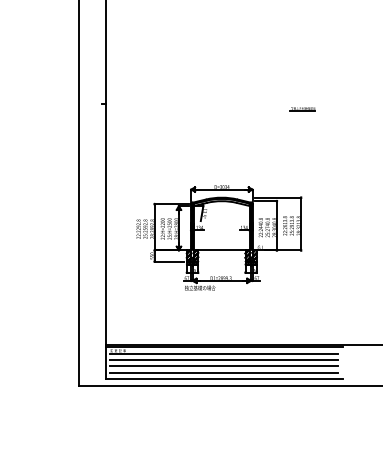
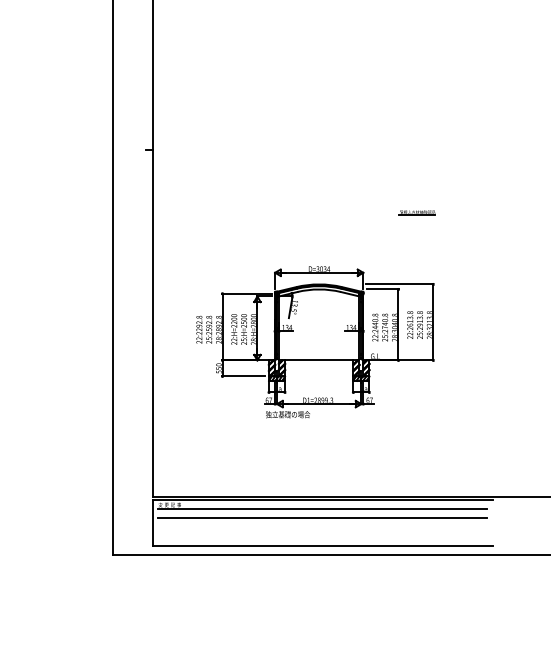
part: (302, 109) -> (416, 213), moved
line: (224, 366) -> (323, 527), removed
line: (224, 372) -> (323, 536), removed

